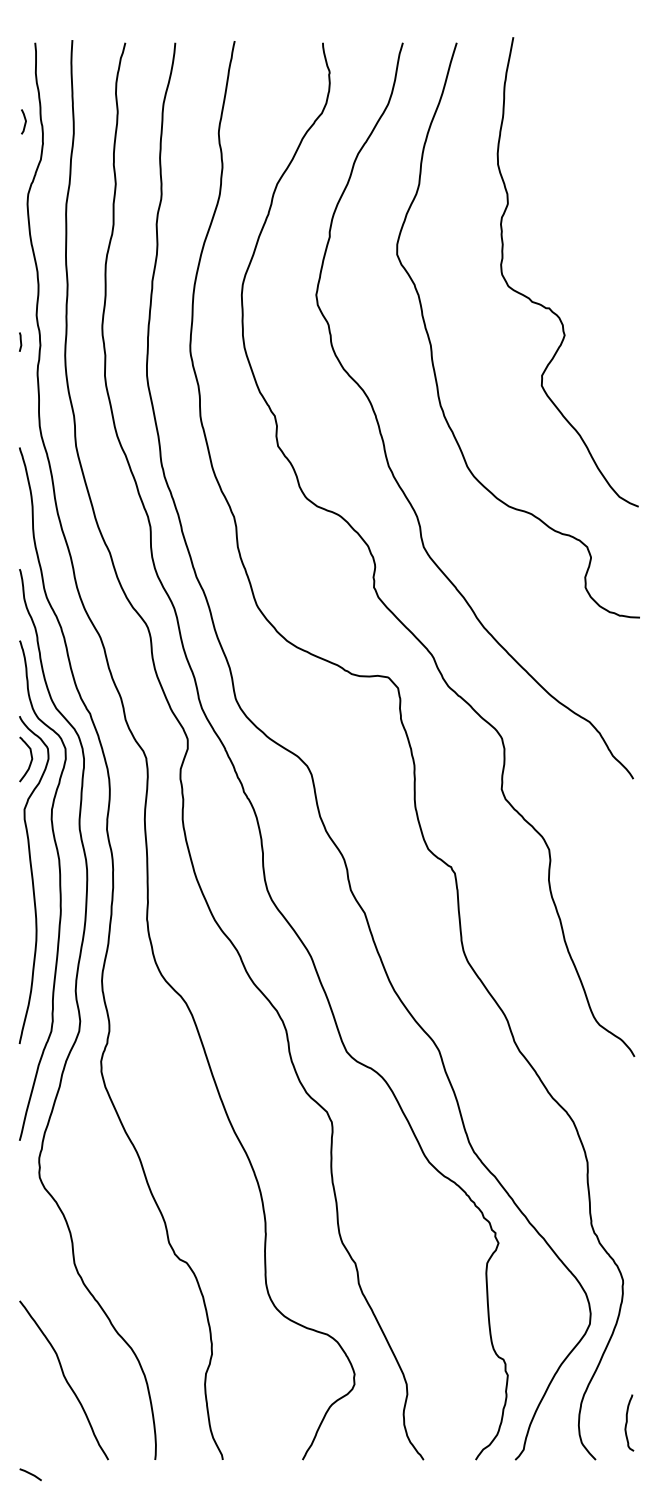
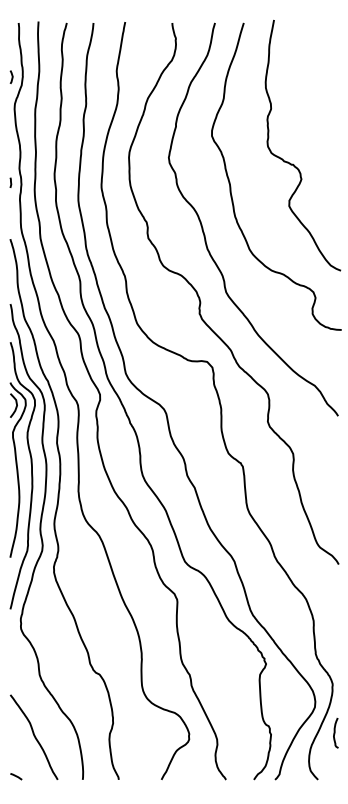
curve: (23, 120) -> (11, 76), moved
curve: (628, 1423) -> (335, 733), moved
curve: (31, 1474) -> (16, 776), moved

